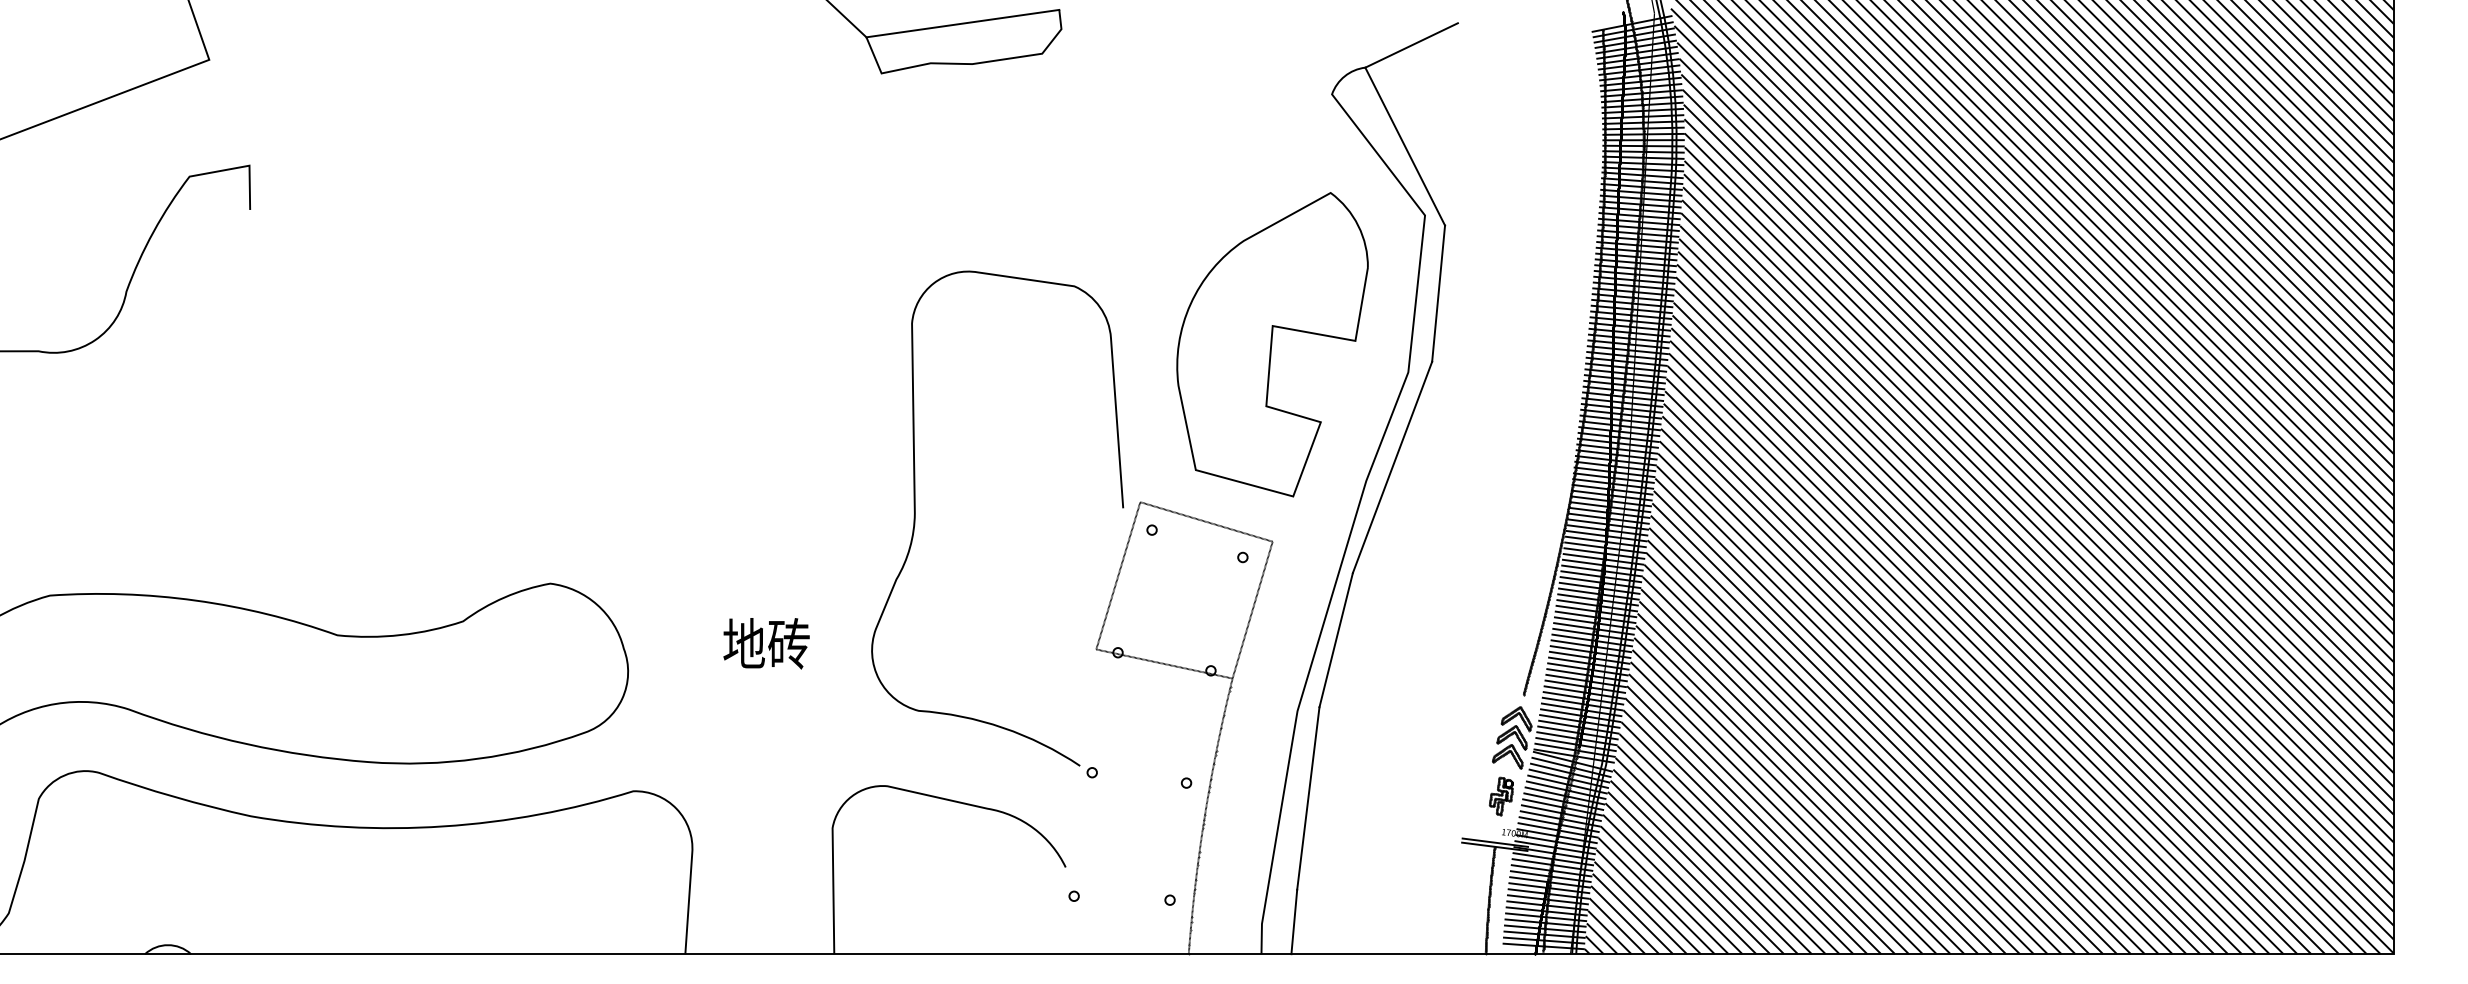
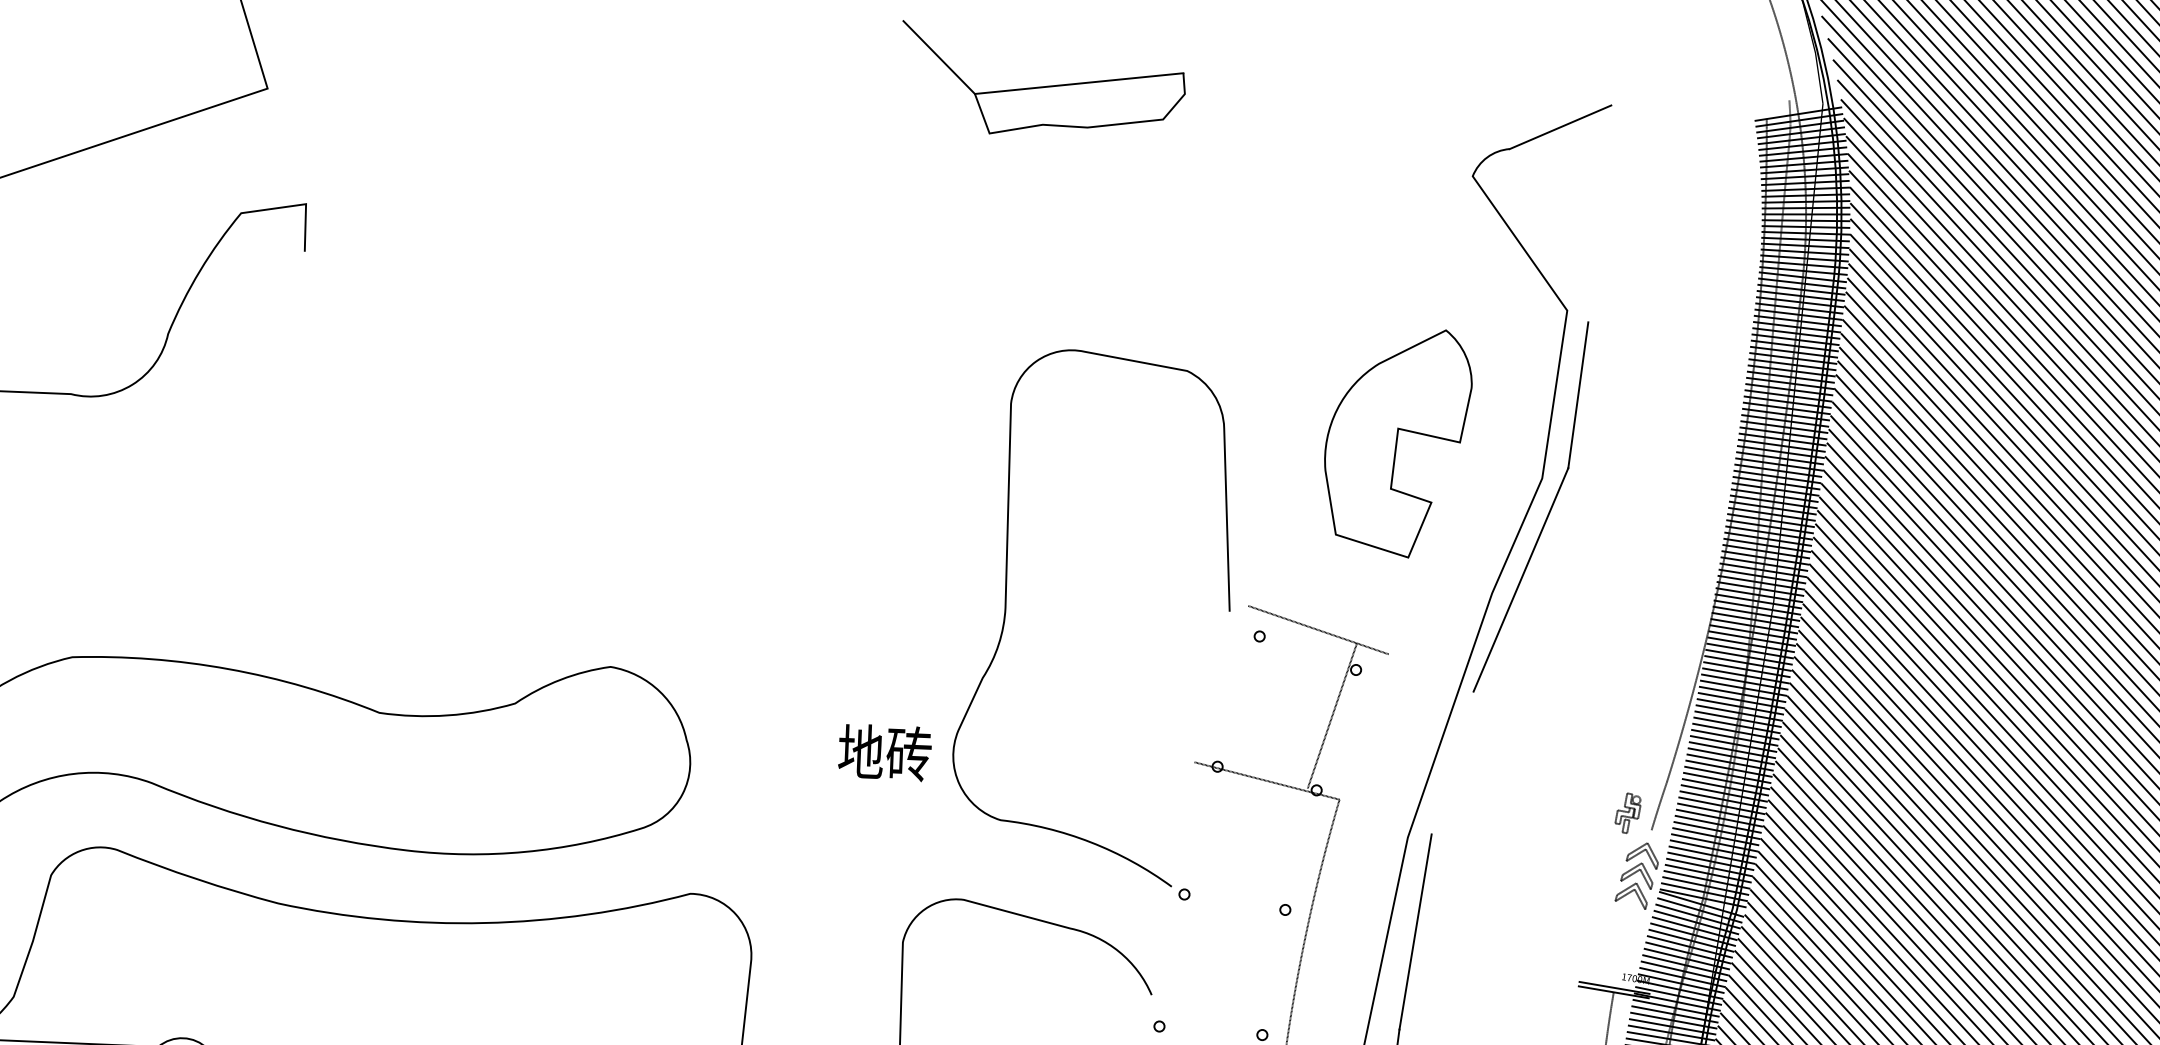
line: (1405, 146) -> (1549, 235), removed
part: (1272, 344) -> (1397, 442), size x0.7
line: (1118, 575) -> (1221, 683), removed
line: (1252, 609) -> (1332, 715), moved
line: (1335, 640) -> (1451, 763), removed
text: (766, 643) -> (884, 752), moved
part: (1500, 796) -> (1627, 813), moved

